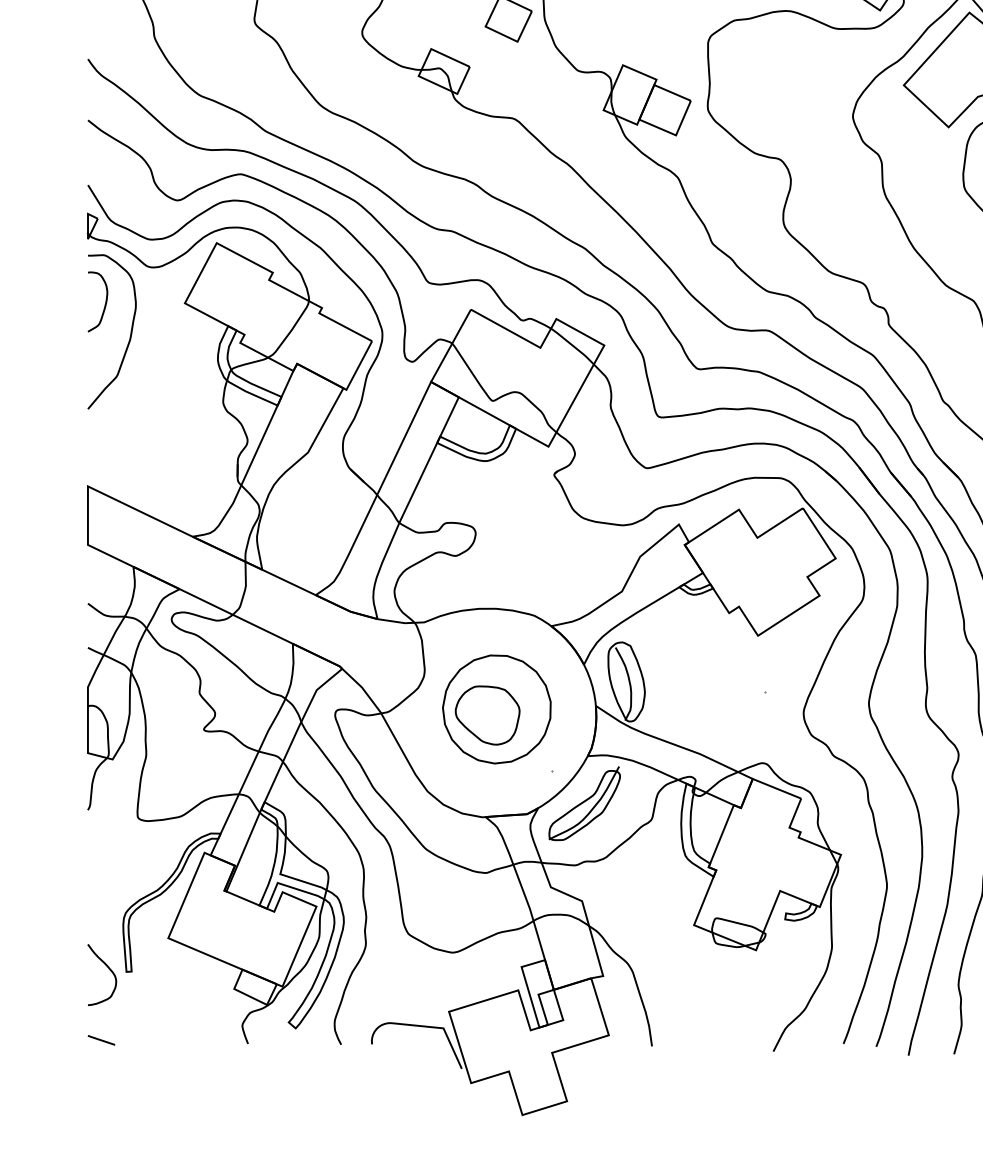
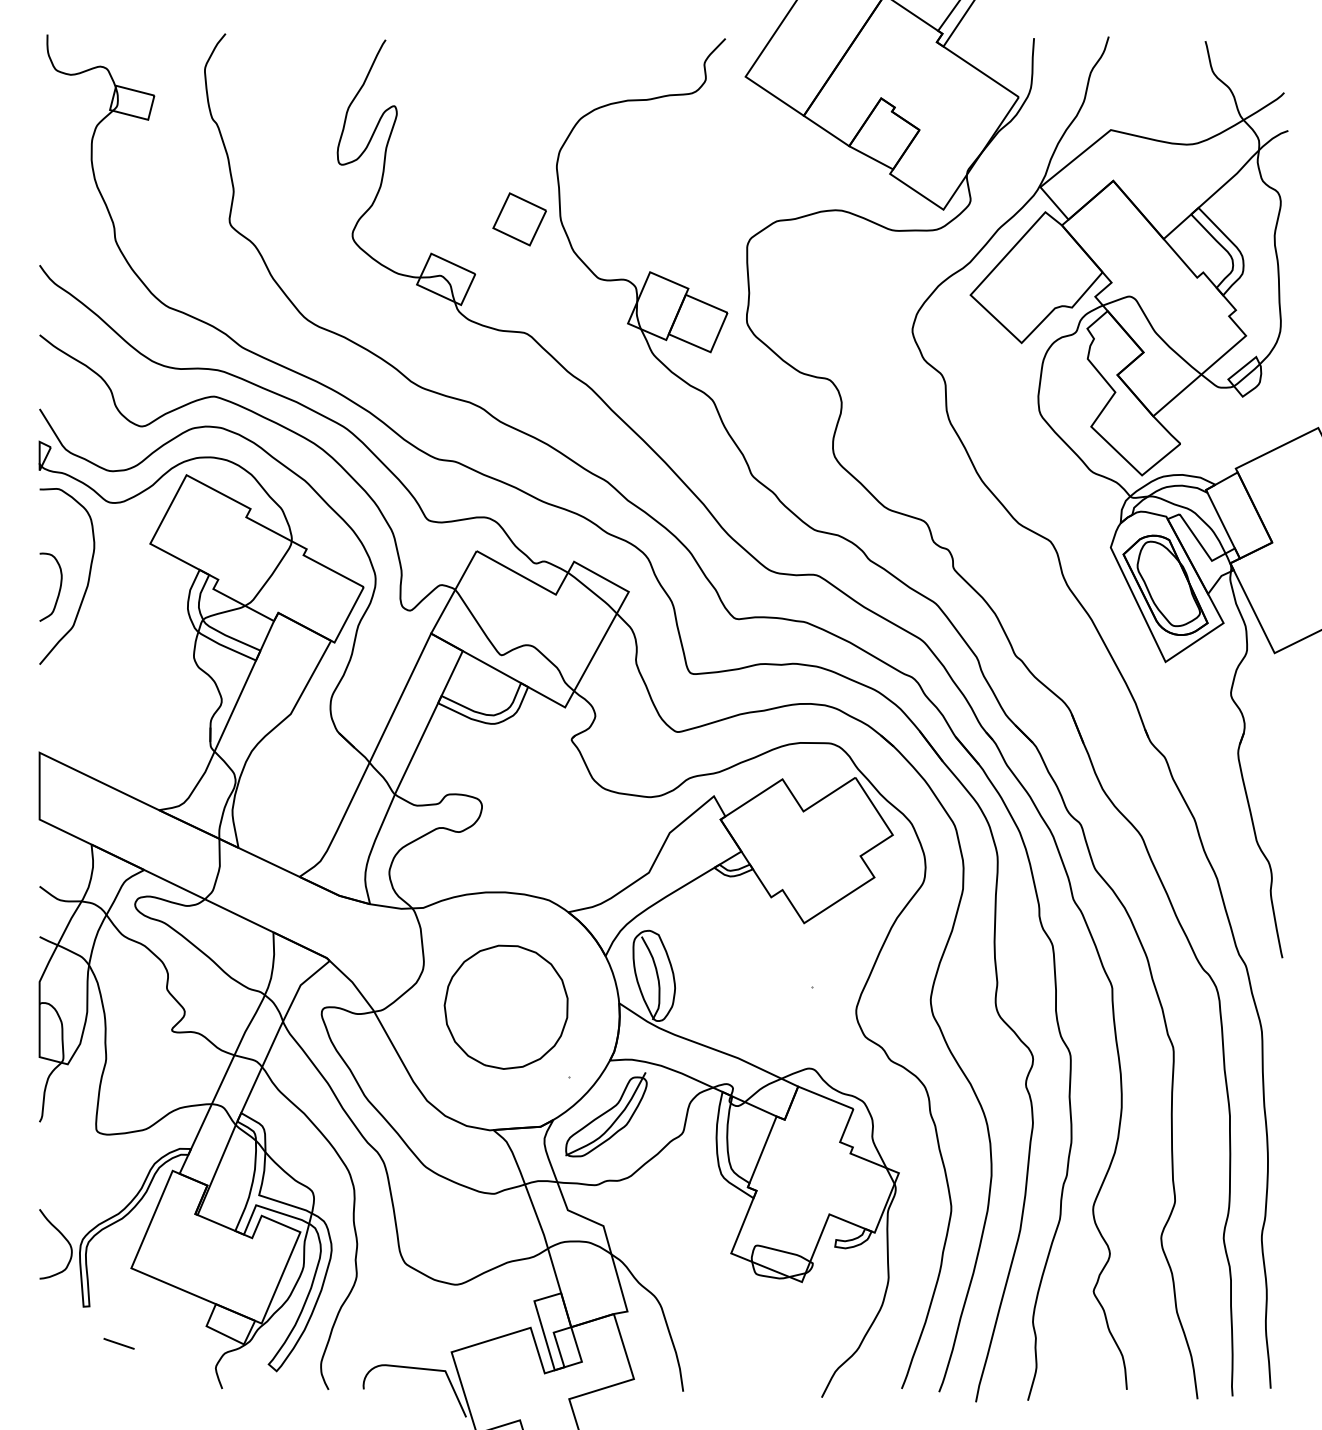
curve: (105, 301) -> (59, 586), moved
part: (487, 715) -> (495, 1014), removed
curve: (108, 968) -> (62, 1236), moved
line: (100, 1040) -> (118, 1343), moved

